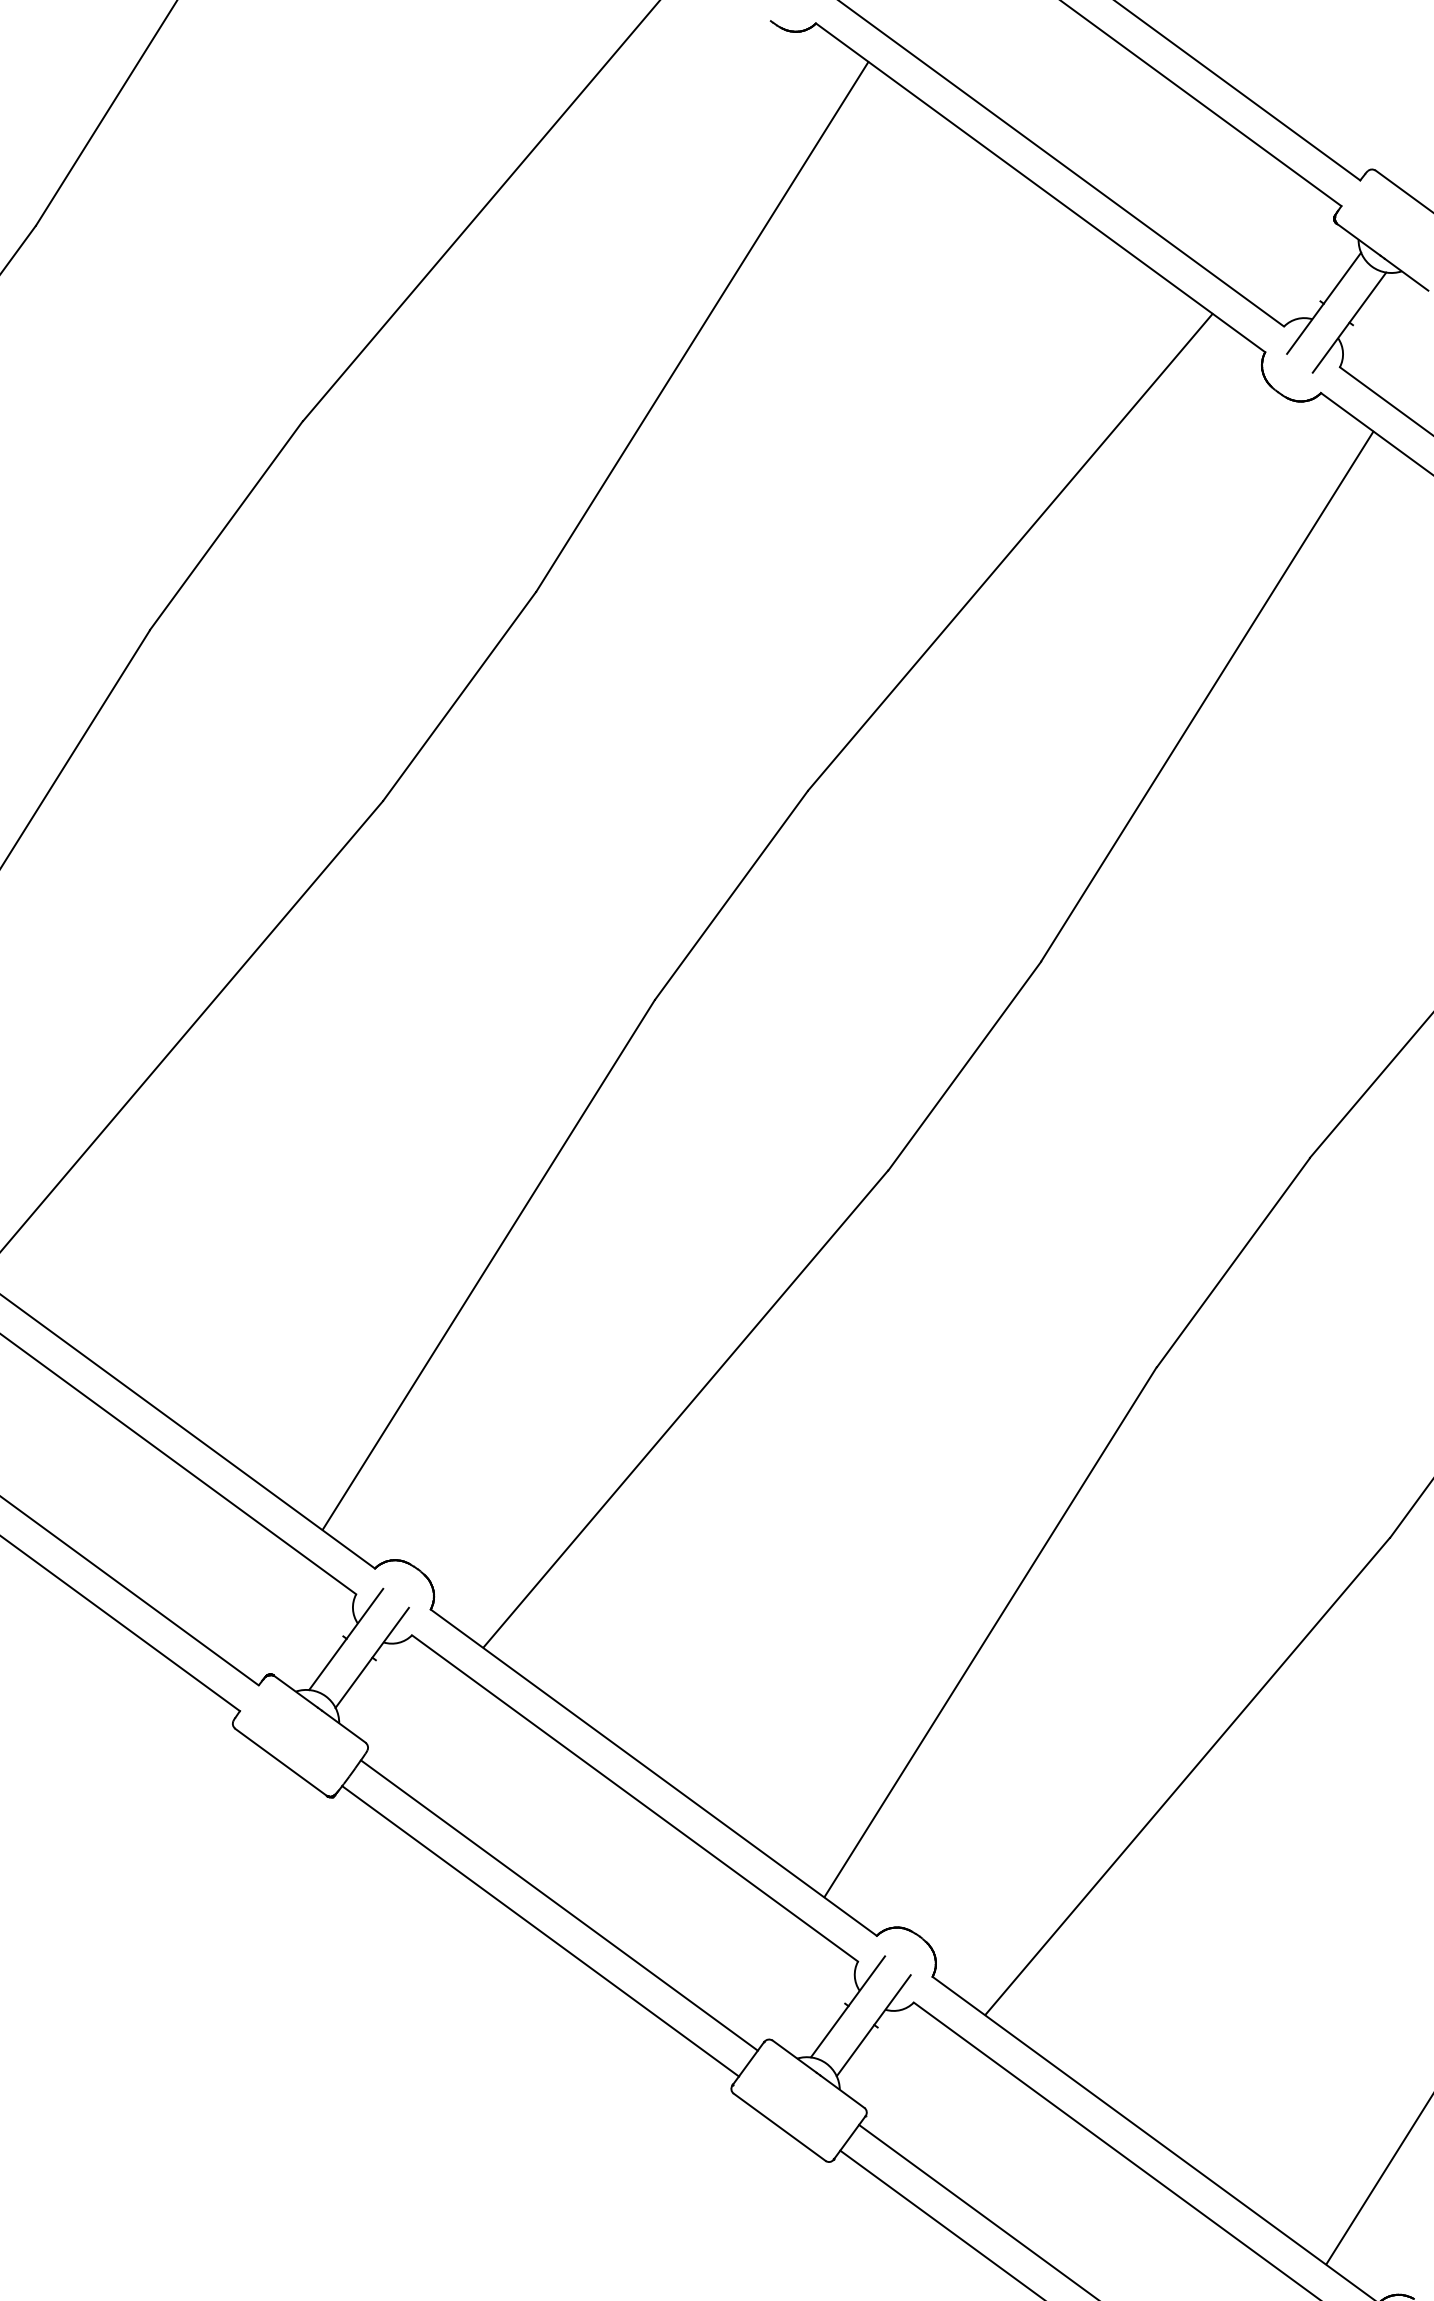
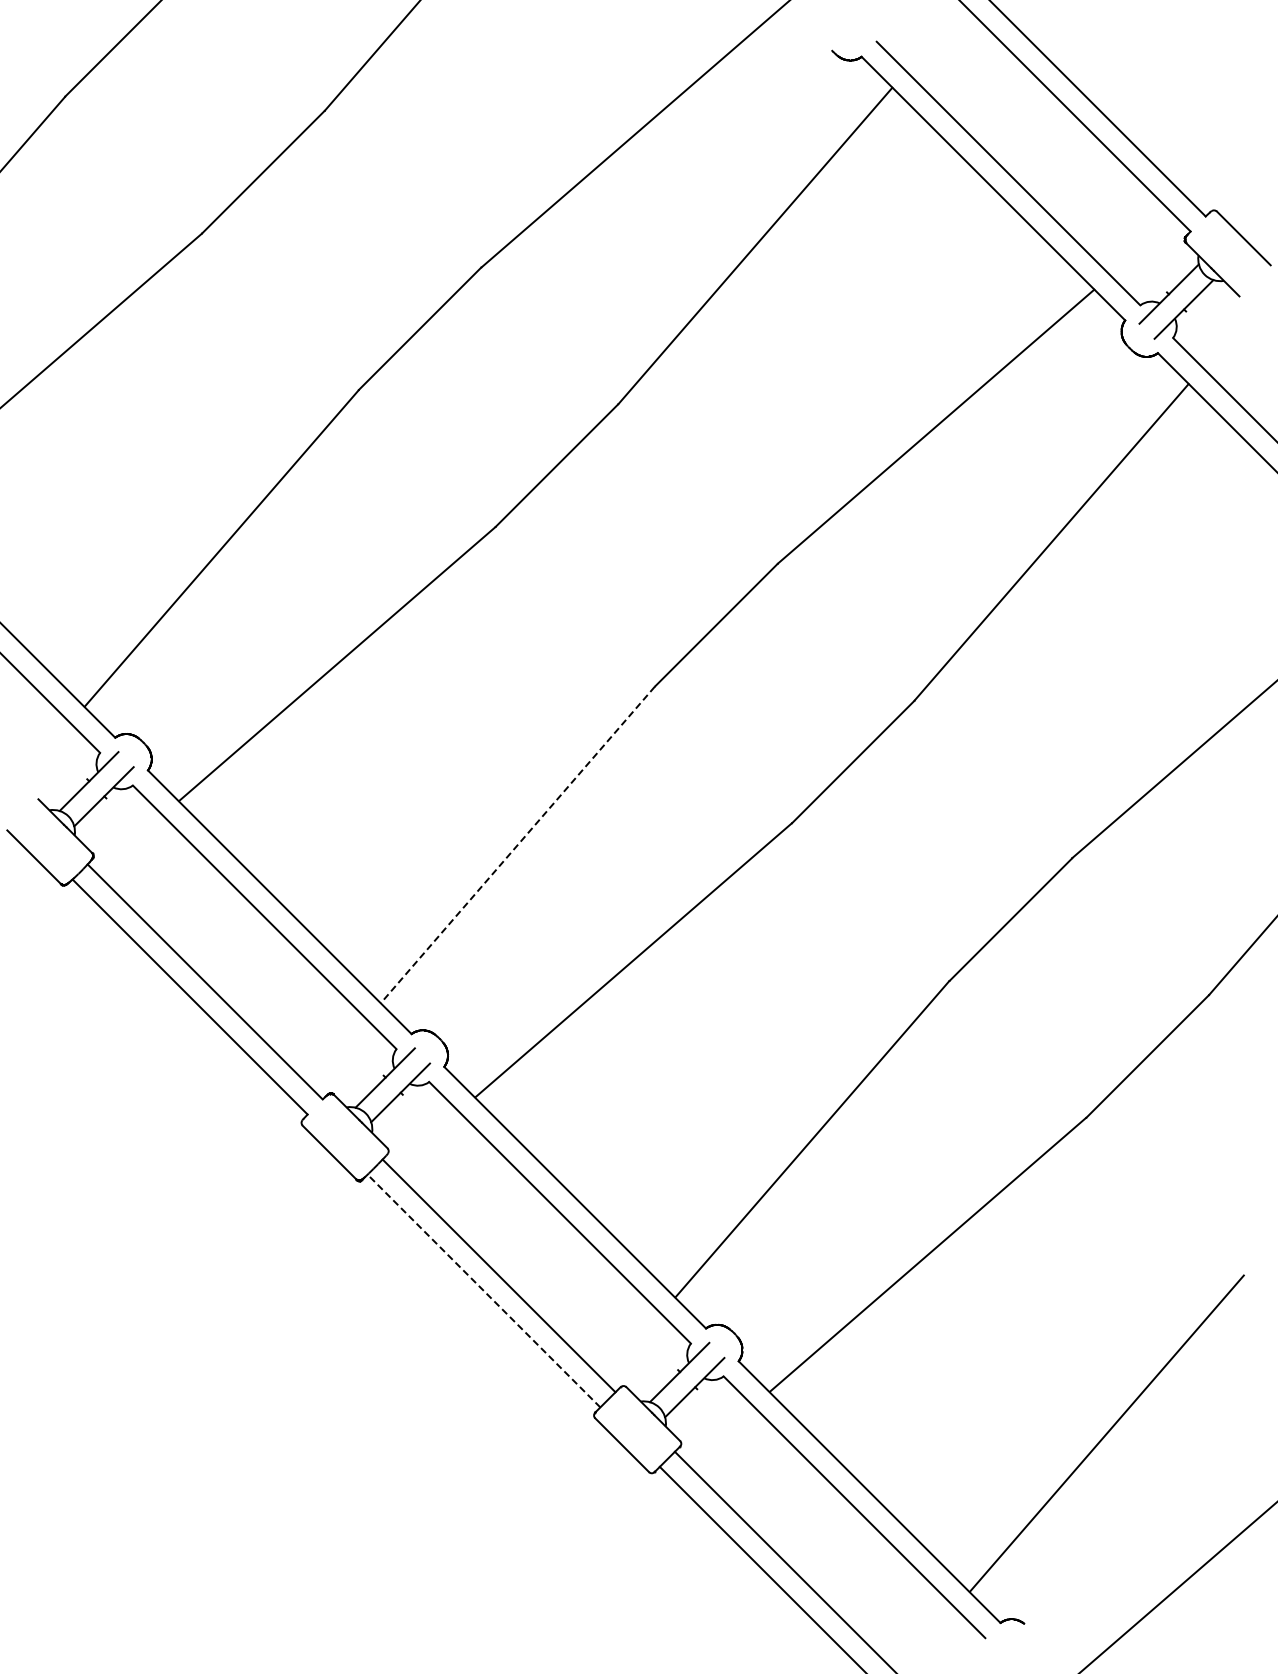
line: (488, 1266) -> (517, 845), solid -> dashed
line: (541, 1931) -> (484, 1291), solid -> dashed

